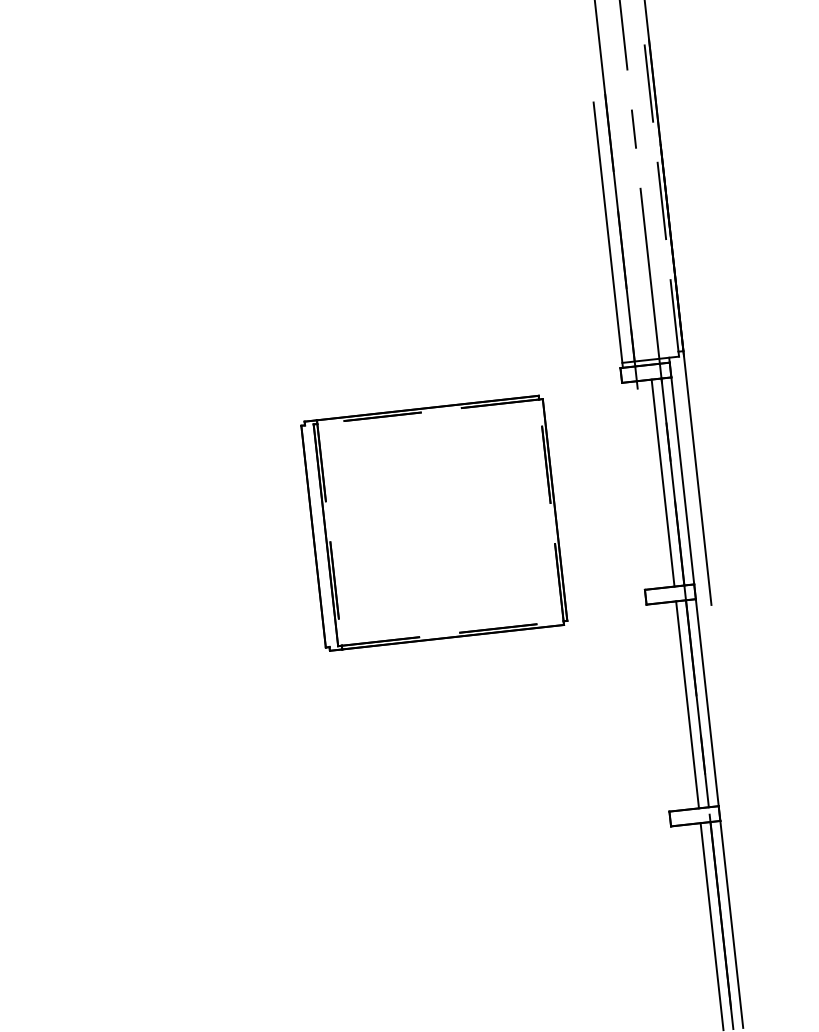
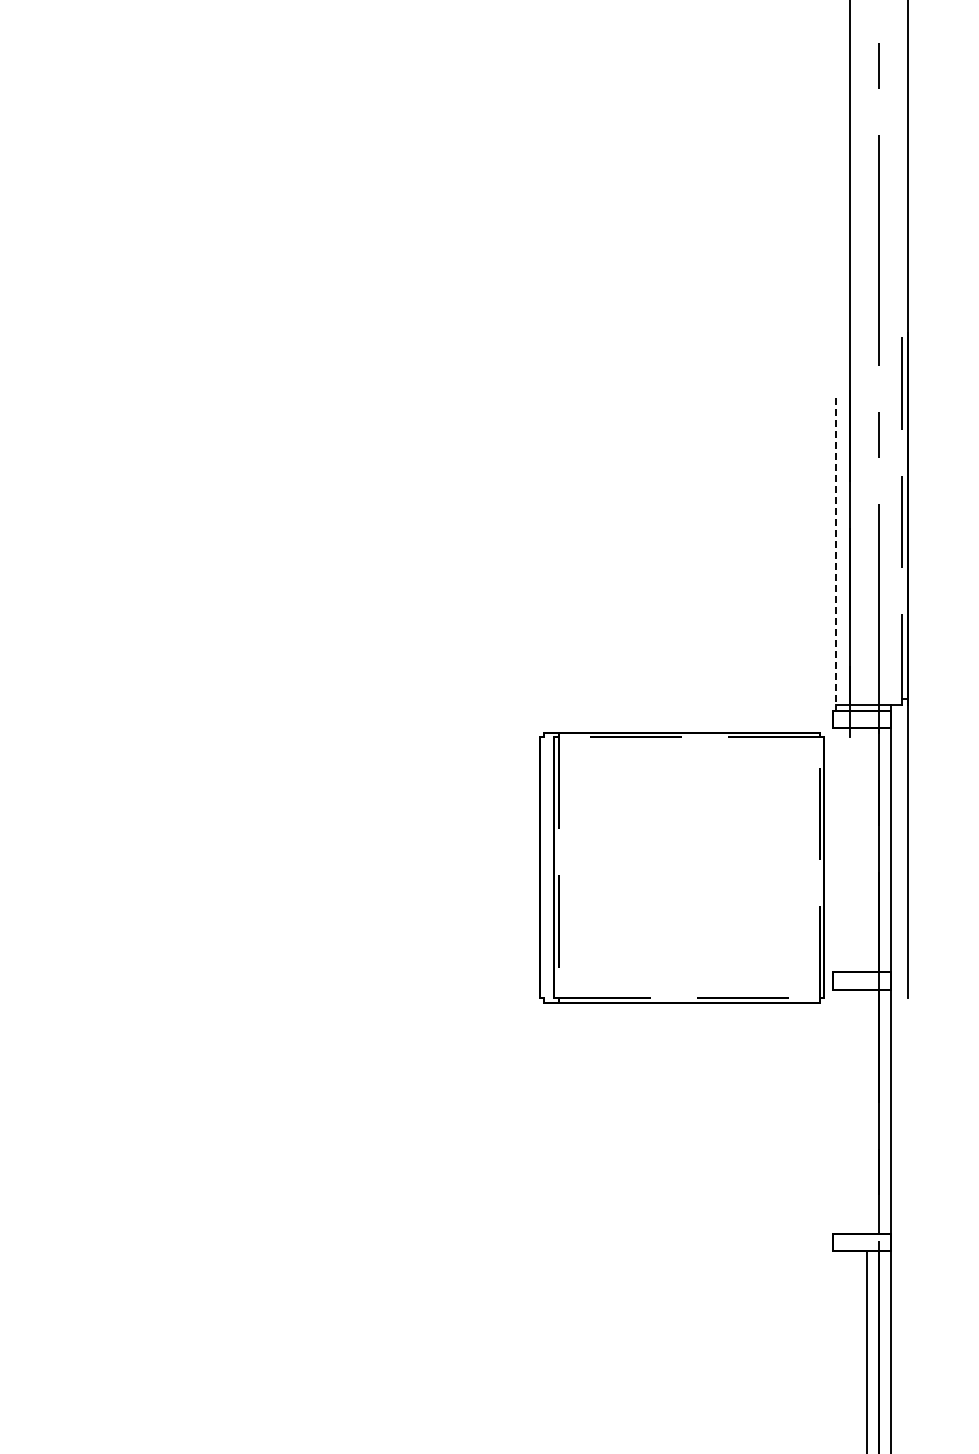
line: (608, 235) -> (835, 555), solid -> dashed
line: (663, 483) -> (867, 850), removed
part: (433, 523) -> (681, 867), moved
line: (687, 704) -> (867, 1111), removed

